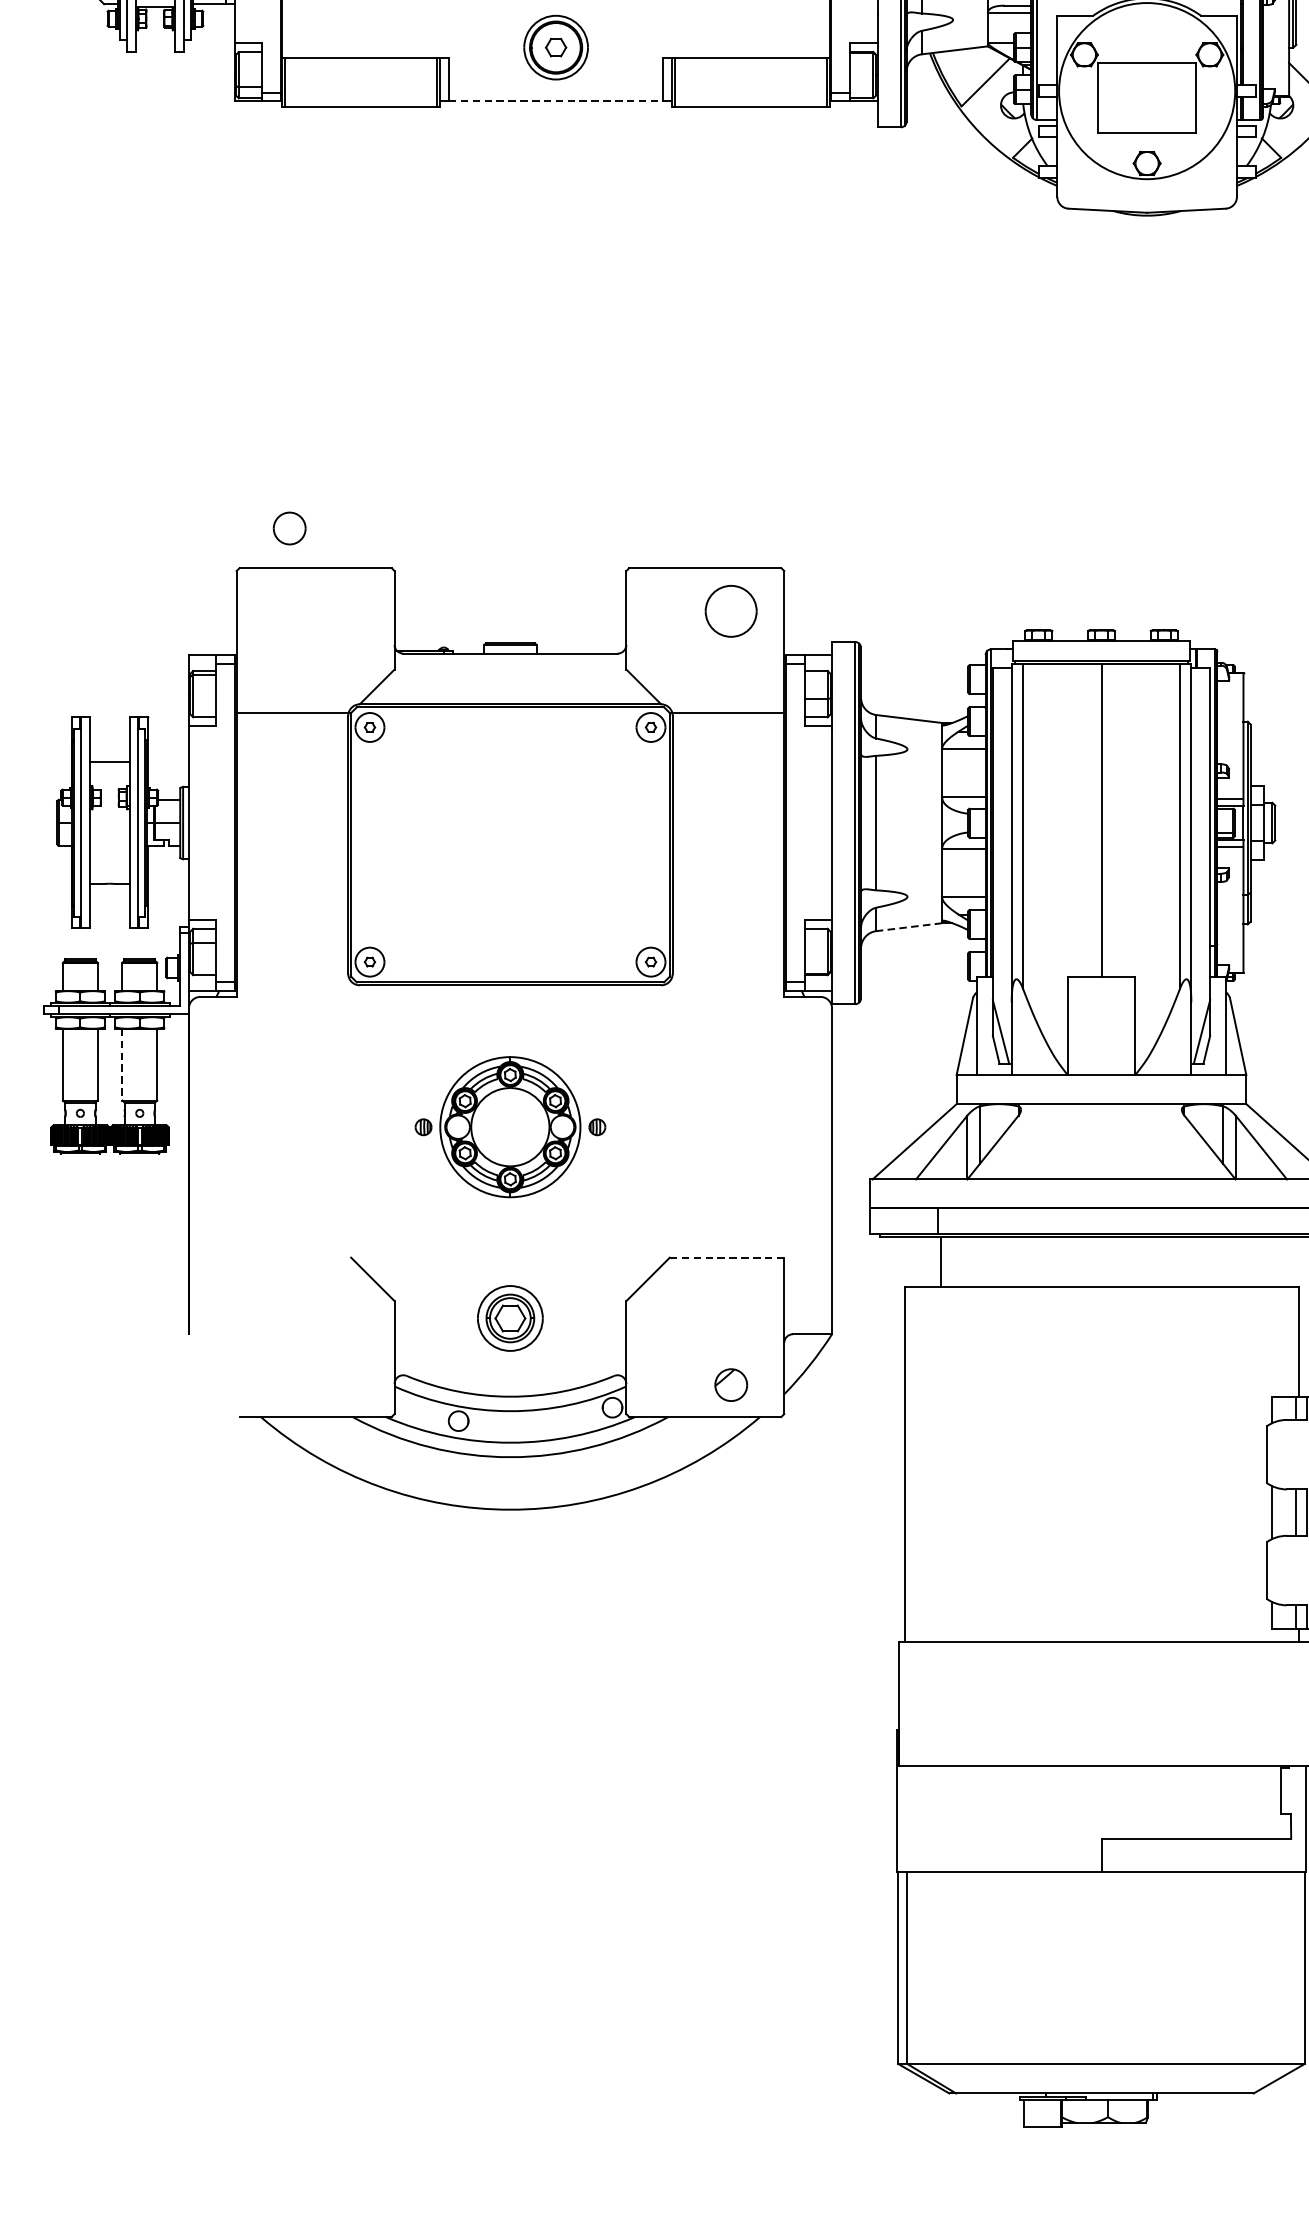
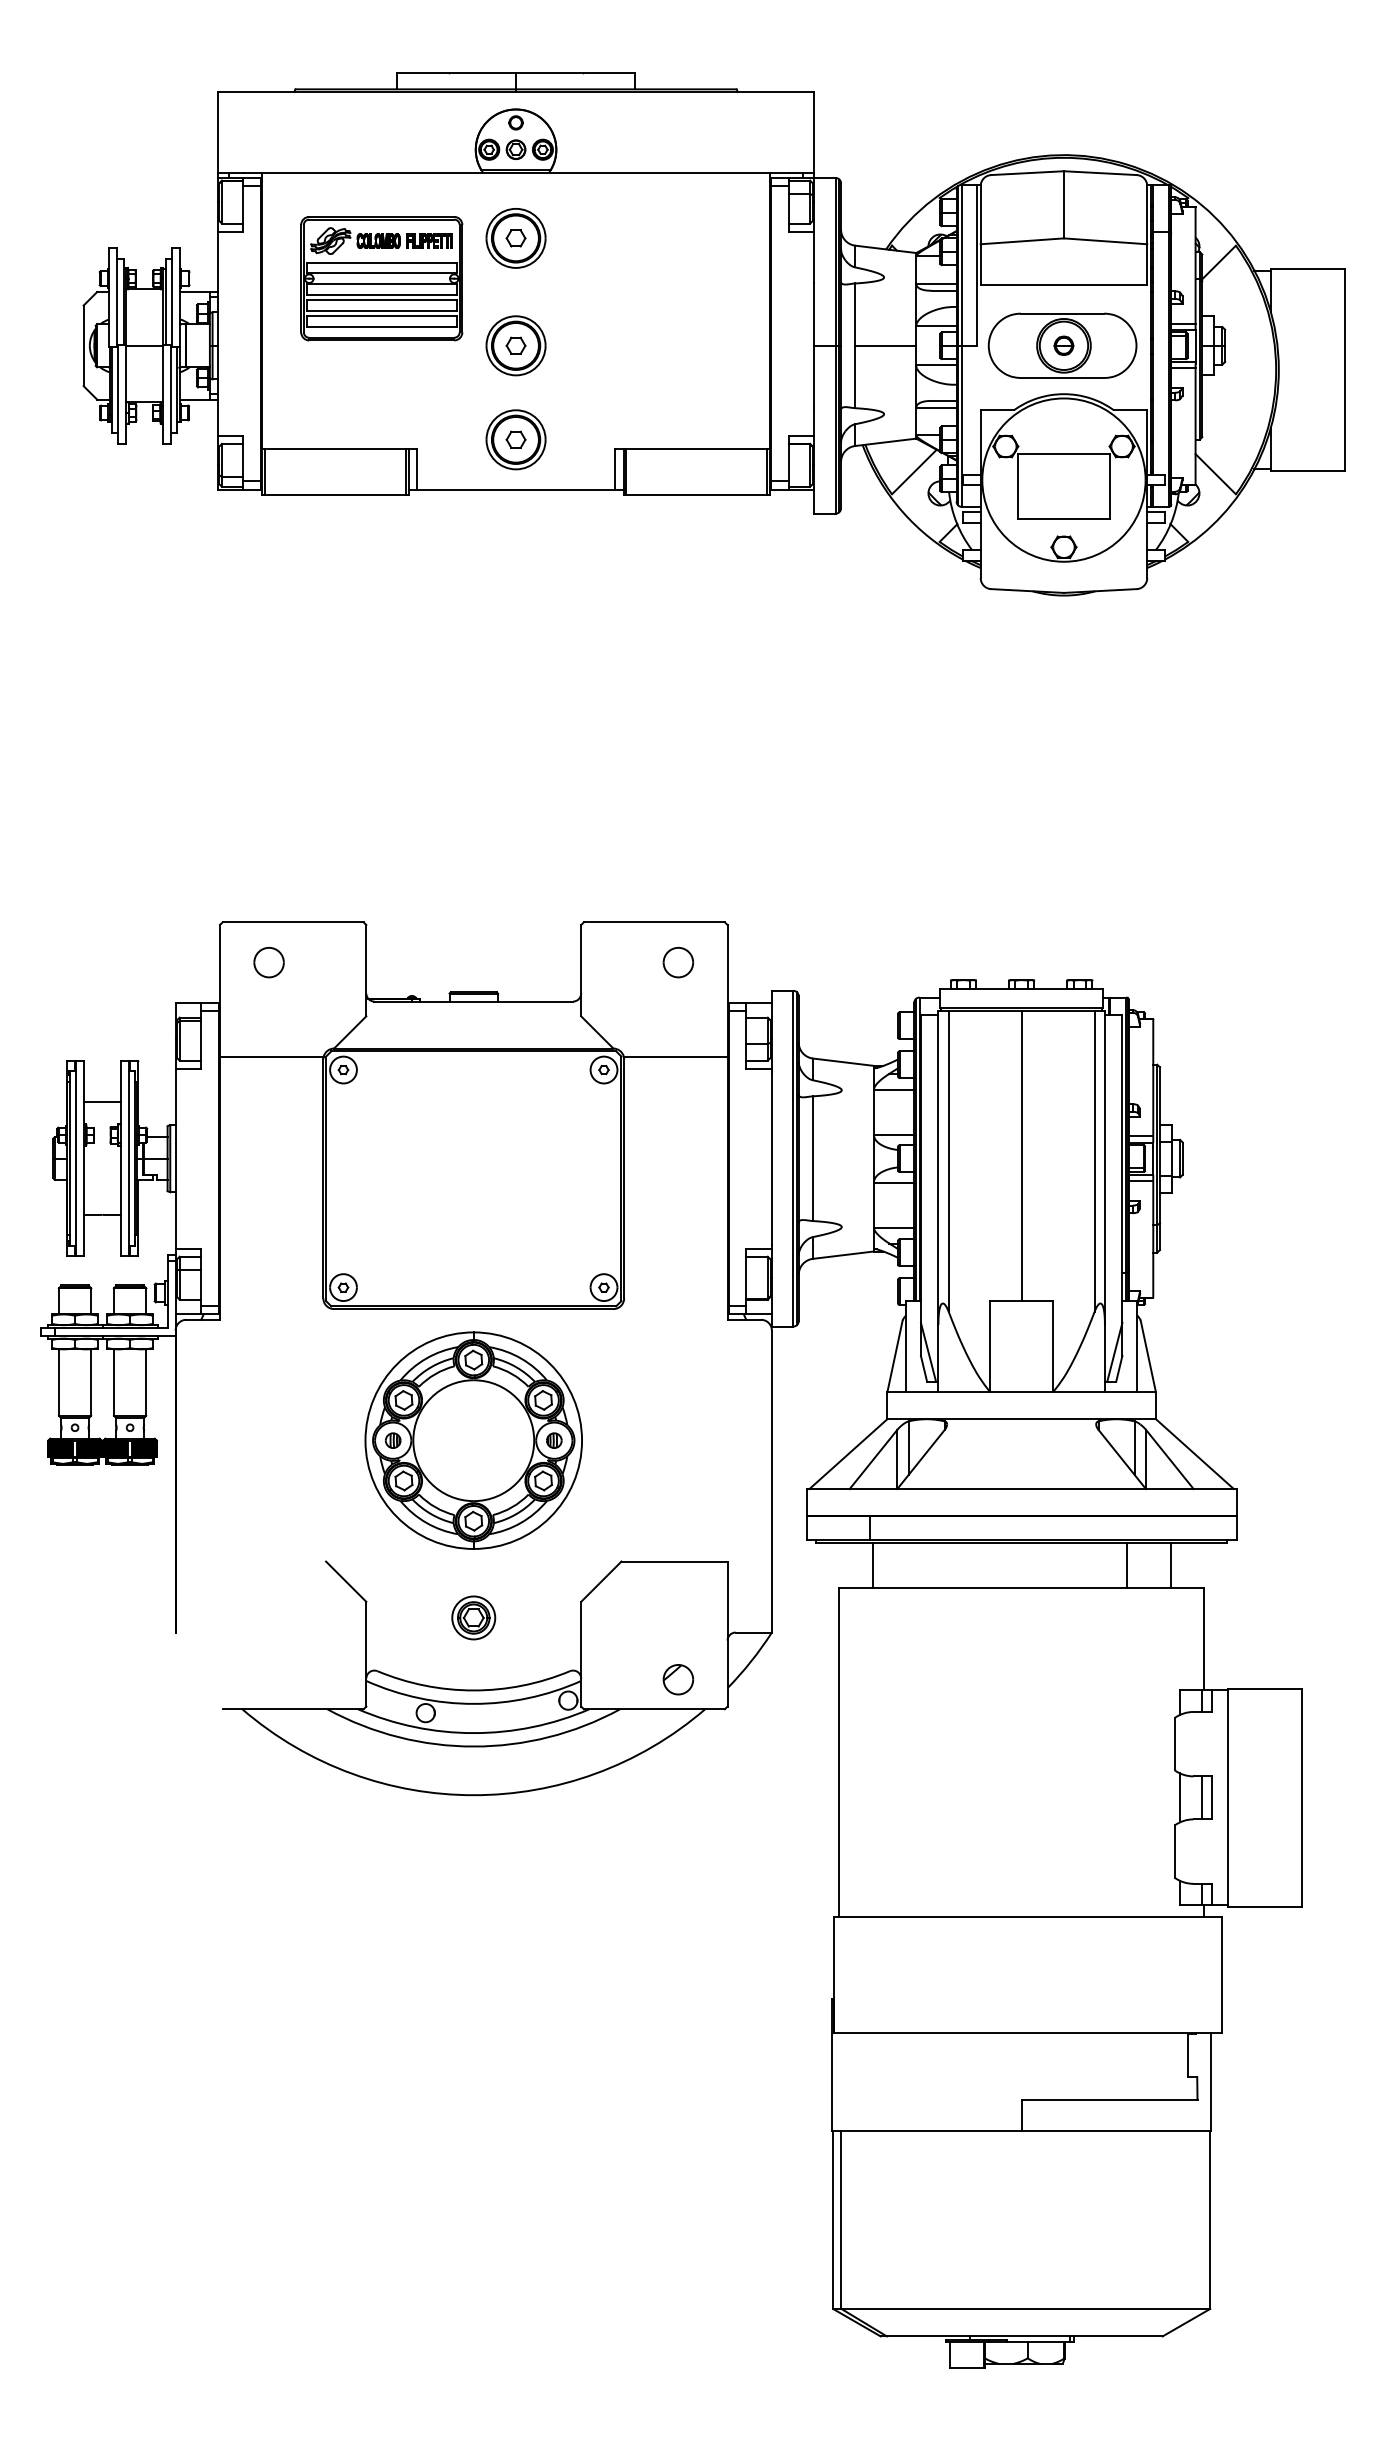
line: (556, 101) -> (516, 489), dashed -> solid
part: (289, 528) -> (268, 962), moved
part: (731, 611) -> (678, 962), size x0.62
line: (909, 927) -> (843, 1255), dashed -> solid
line: (122, 1065) -> (114, 1383), dashed -> solid
part: (510, 1127) -> (473, 1440), size x1.67
line: (727, 1257) -> (674, 1561), dashed -> solid
line: (1215, 1261) -> (1127, 1565), added
line: (1262, 1261) -> (1170, 1565), added
part: (510, 1318) -> (473, 1617), size x0.71

